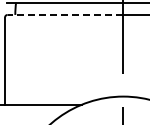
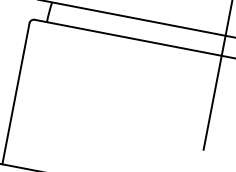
line: (65, 14) -> (128, 37), dashed -> solid

